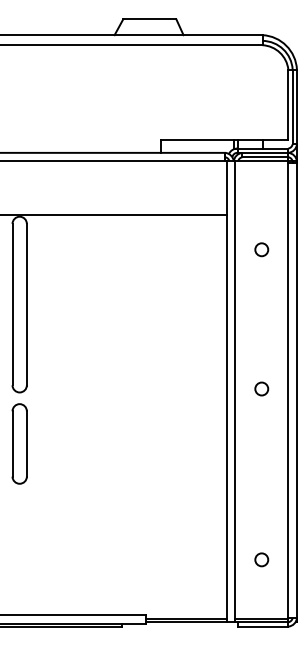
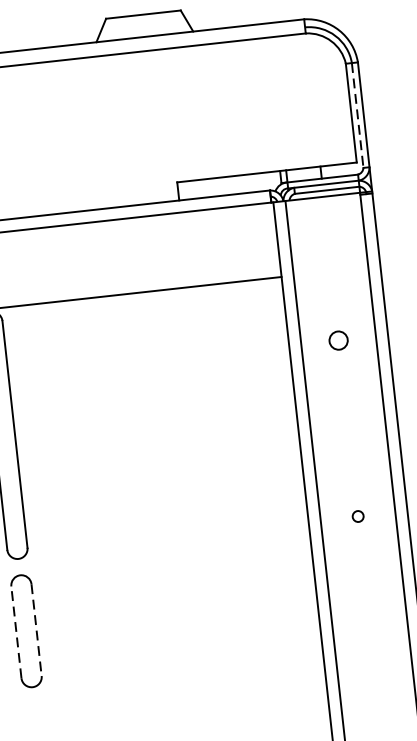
line: (292, 107) -> (357, 116), solid -> dashed
circle: (261, 249) -> (338, 340), moved
circle: (261, 388) -> (357, 515), size x0.6
line: (12, 443) -> (16, 631), solid -> dashed
line: (26, 444) -> (36, 630), solid -> dashed

